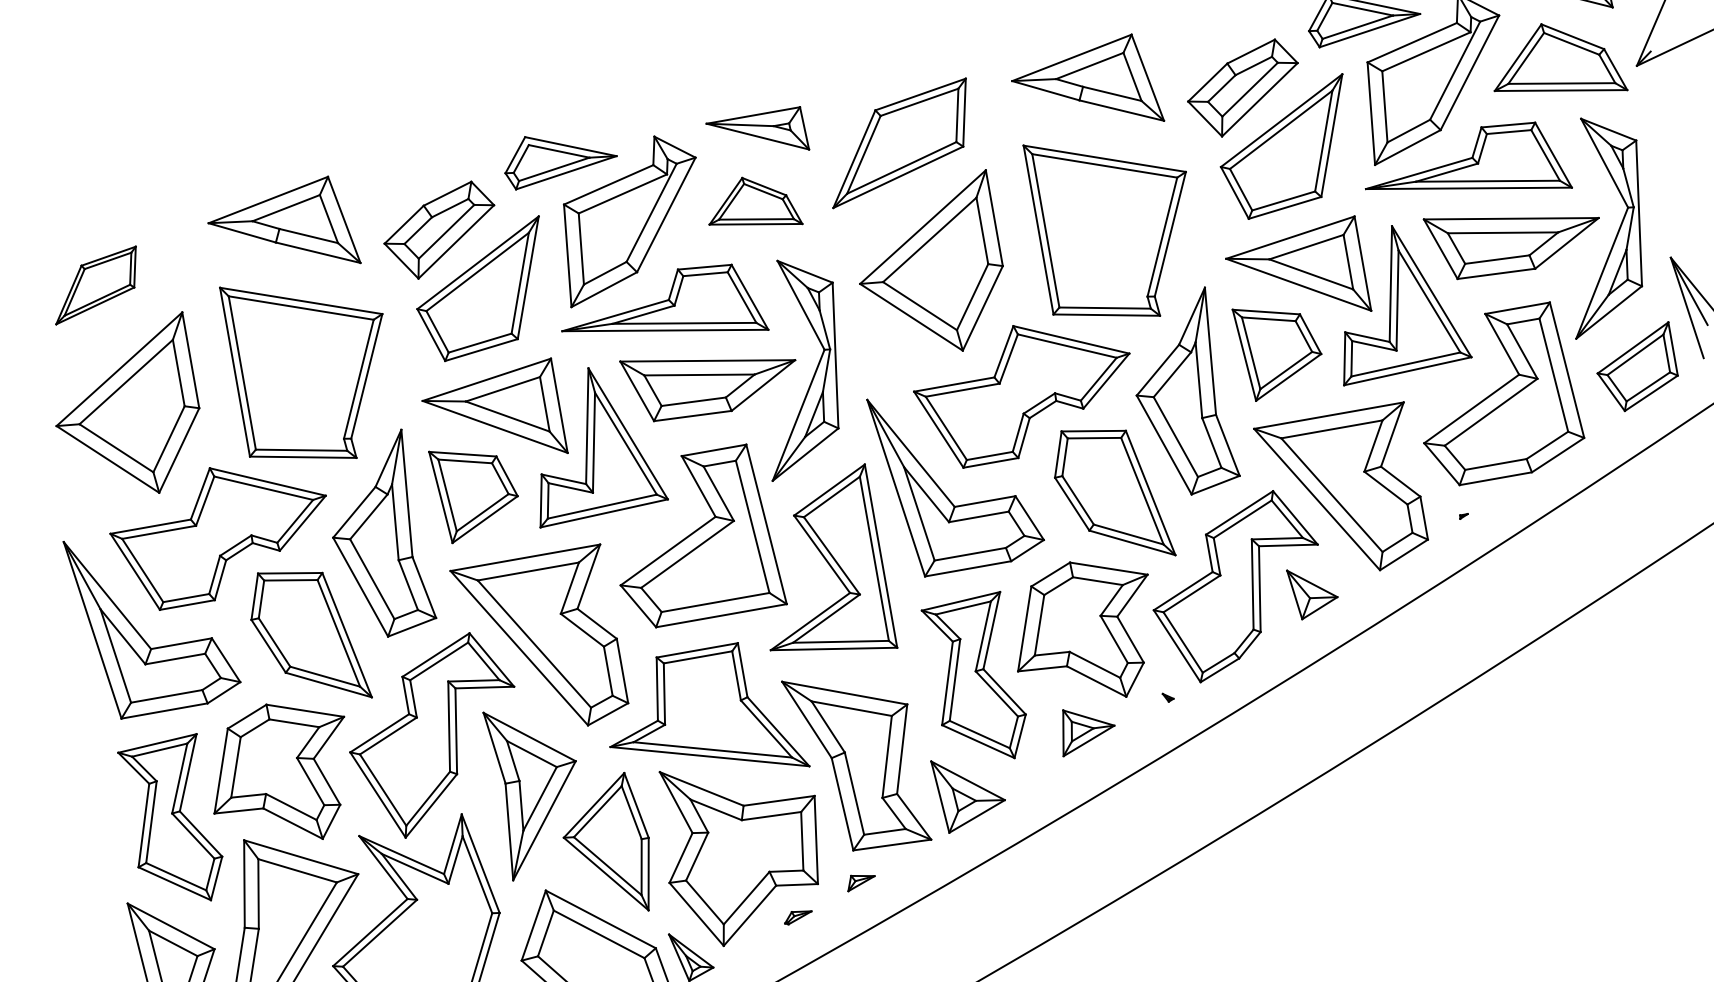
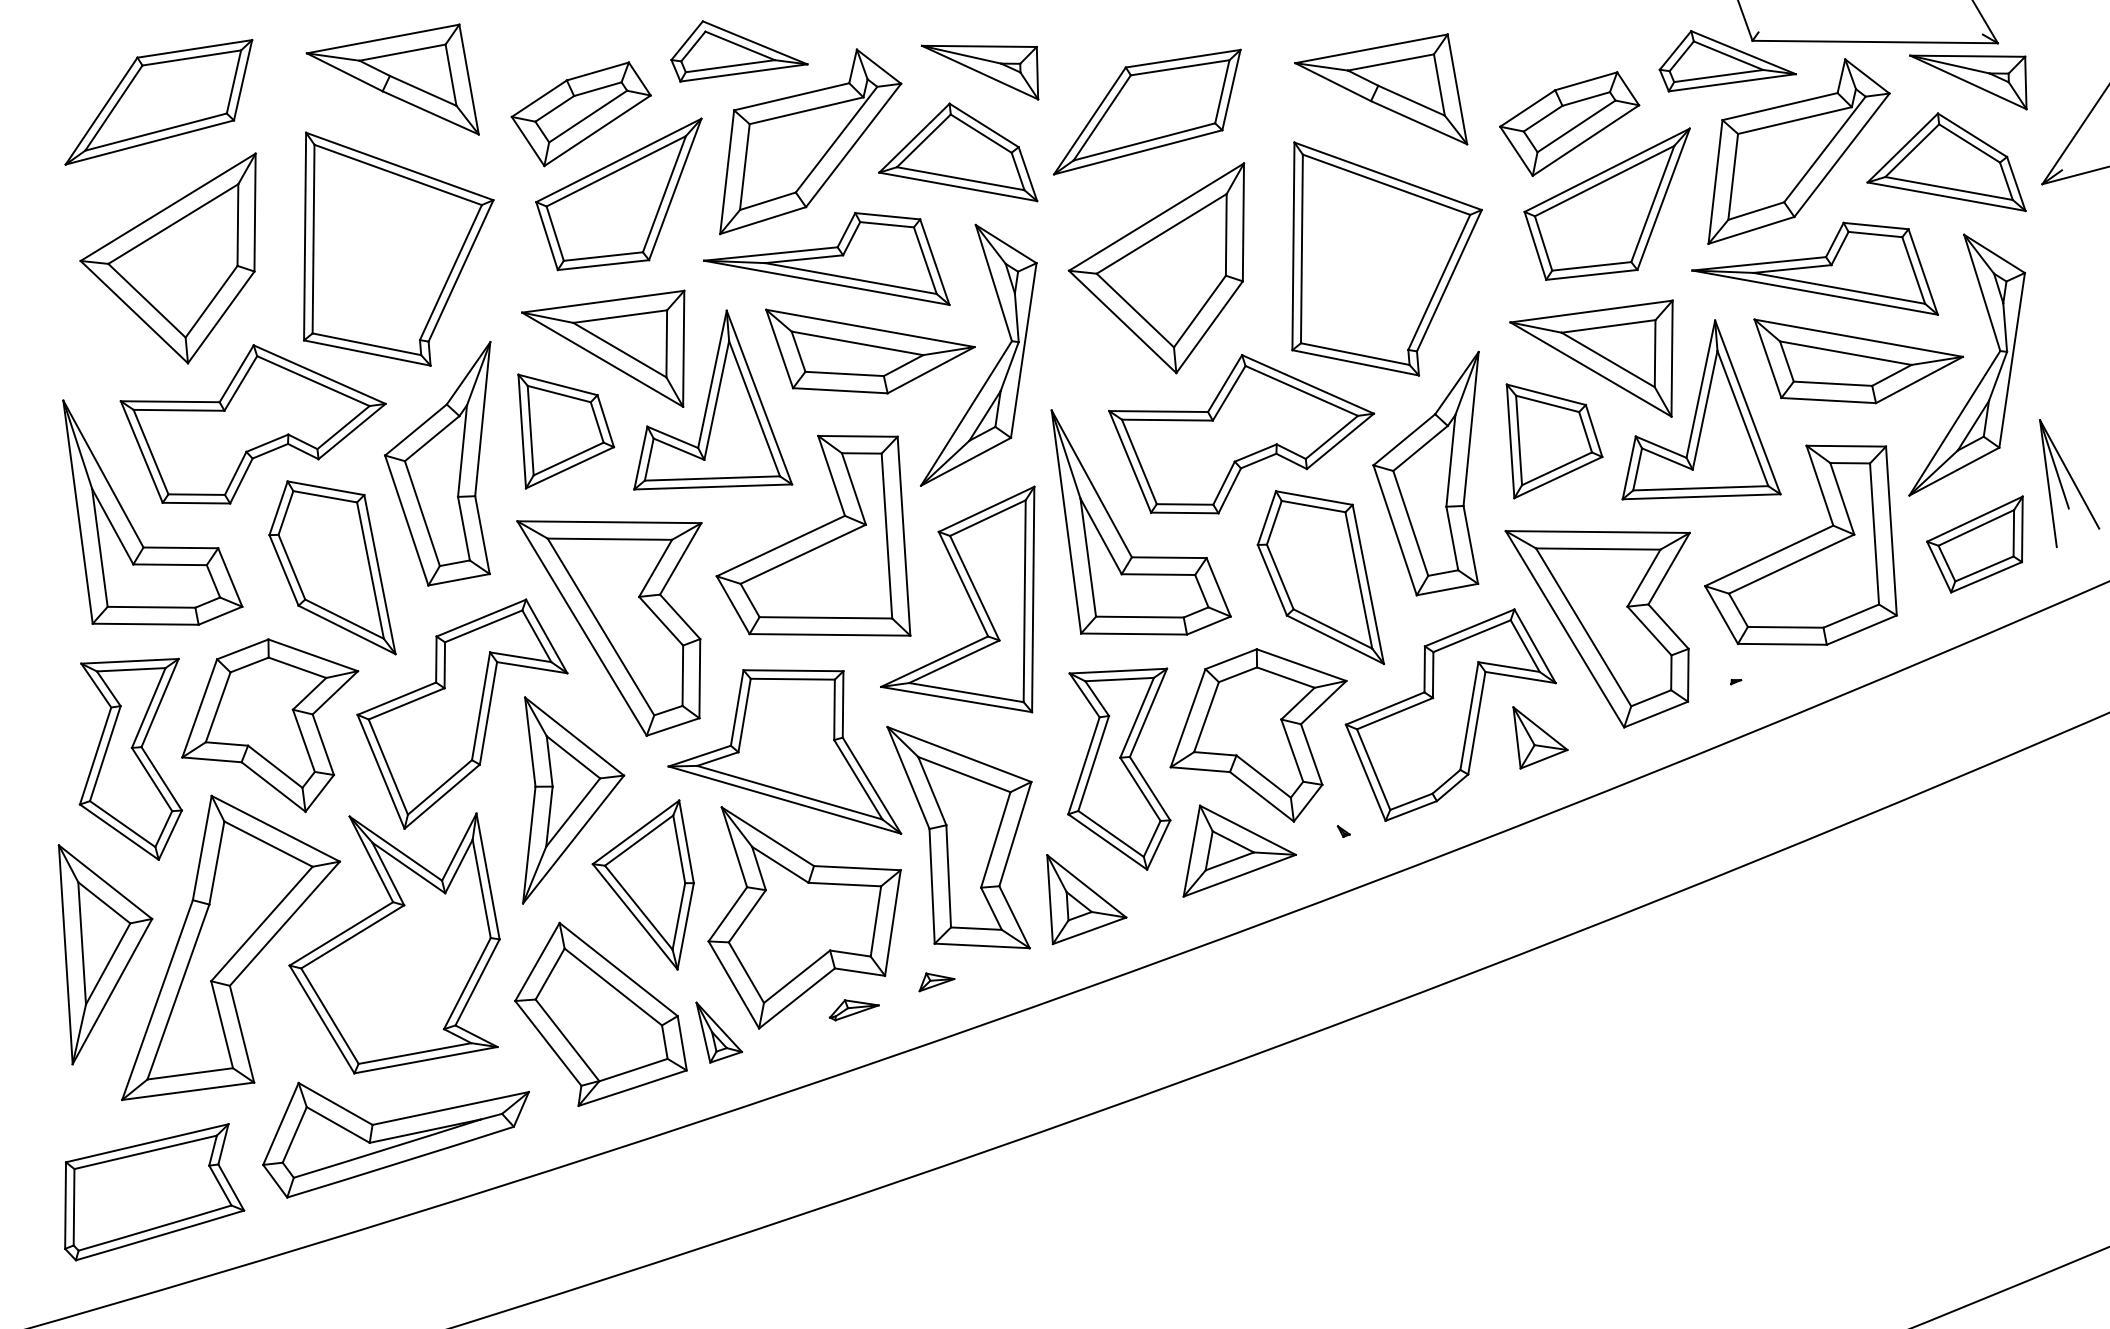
part: (752, 204) -> (958, 152), size x1.43
part: (95, 285) -> (158, 102), size x1.67
part: (1086, 728) -> (1239, 850), size x1.67
part: (797, 916) -> (853, 1010), size x1.43

